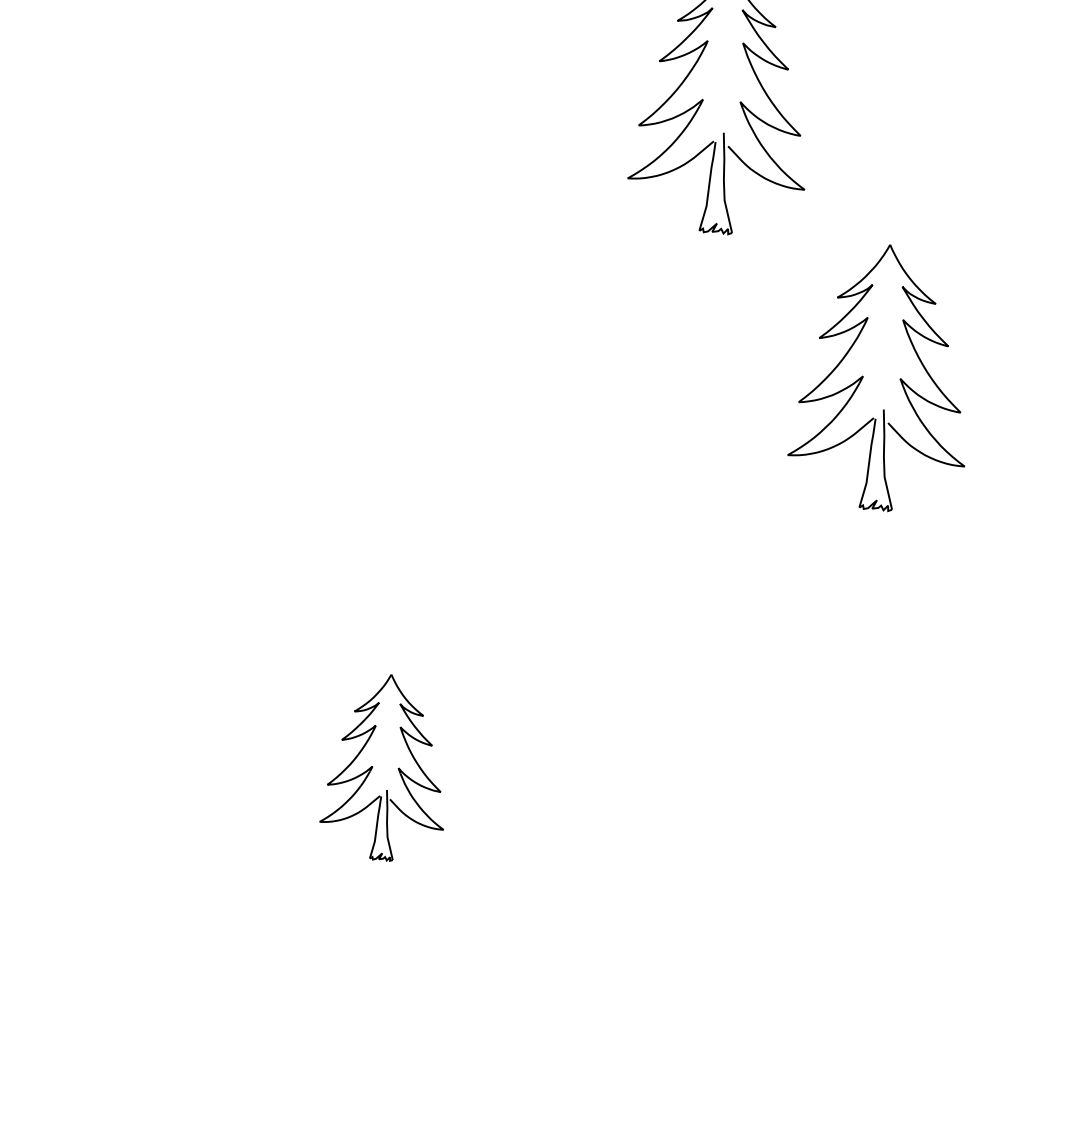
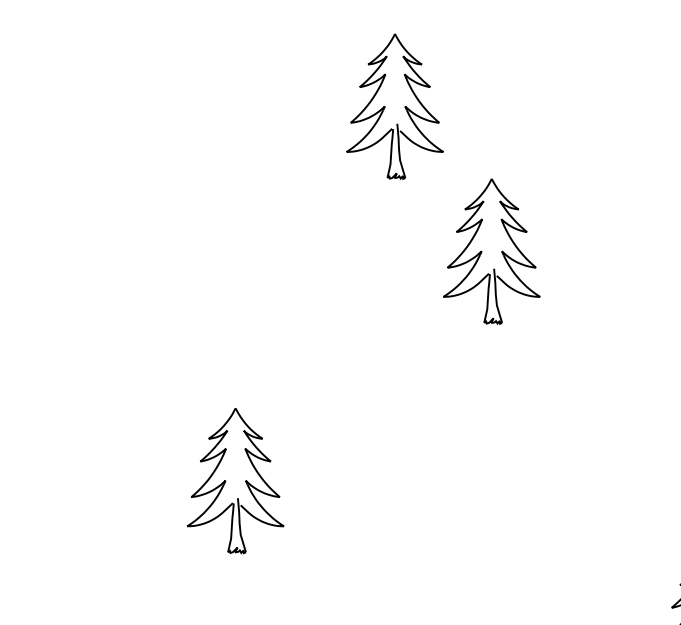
part: (385, 768) -> (235, 481), size x1.43

